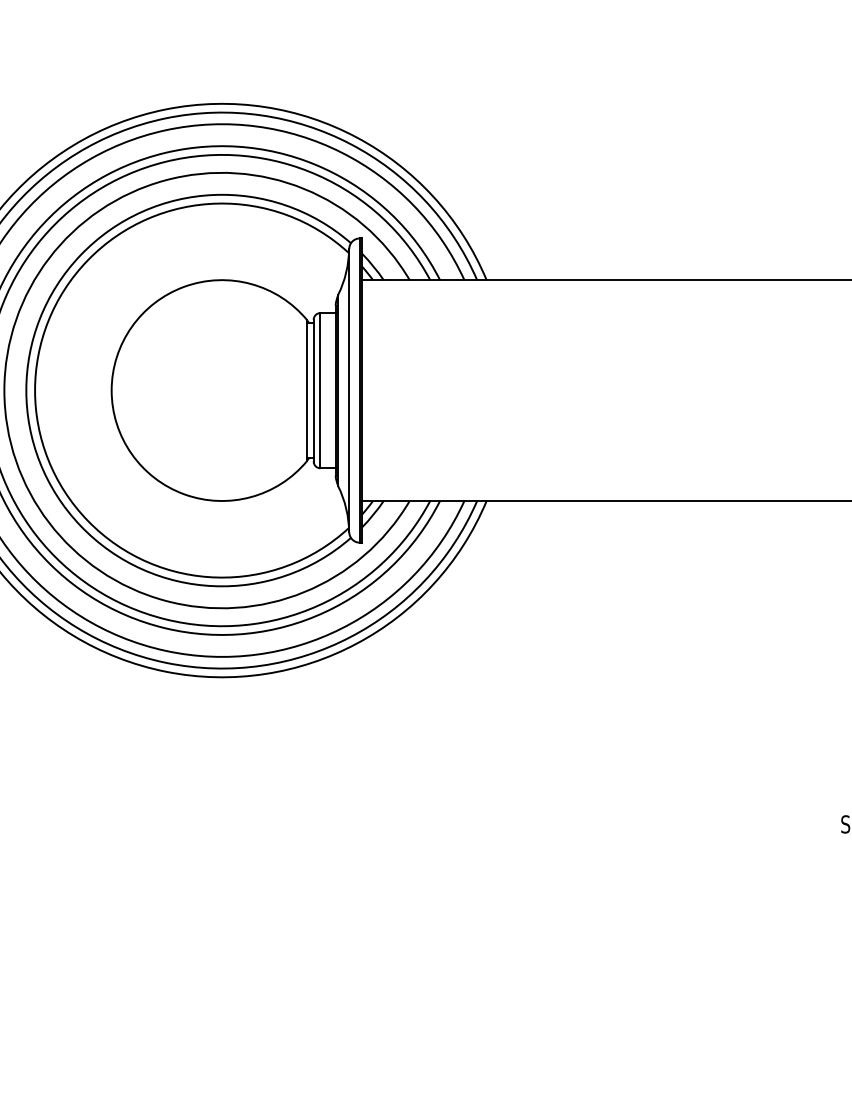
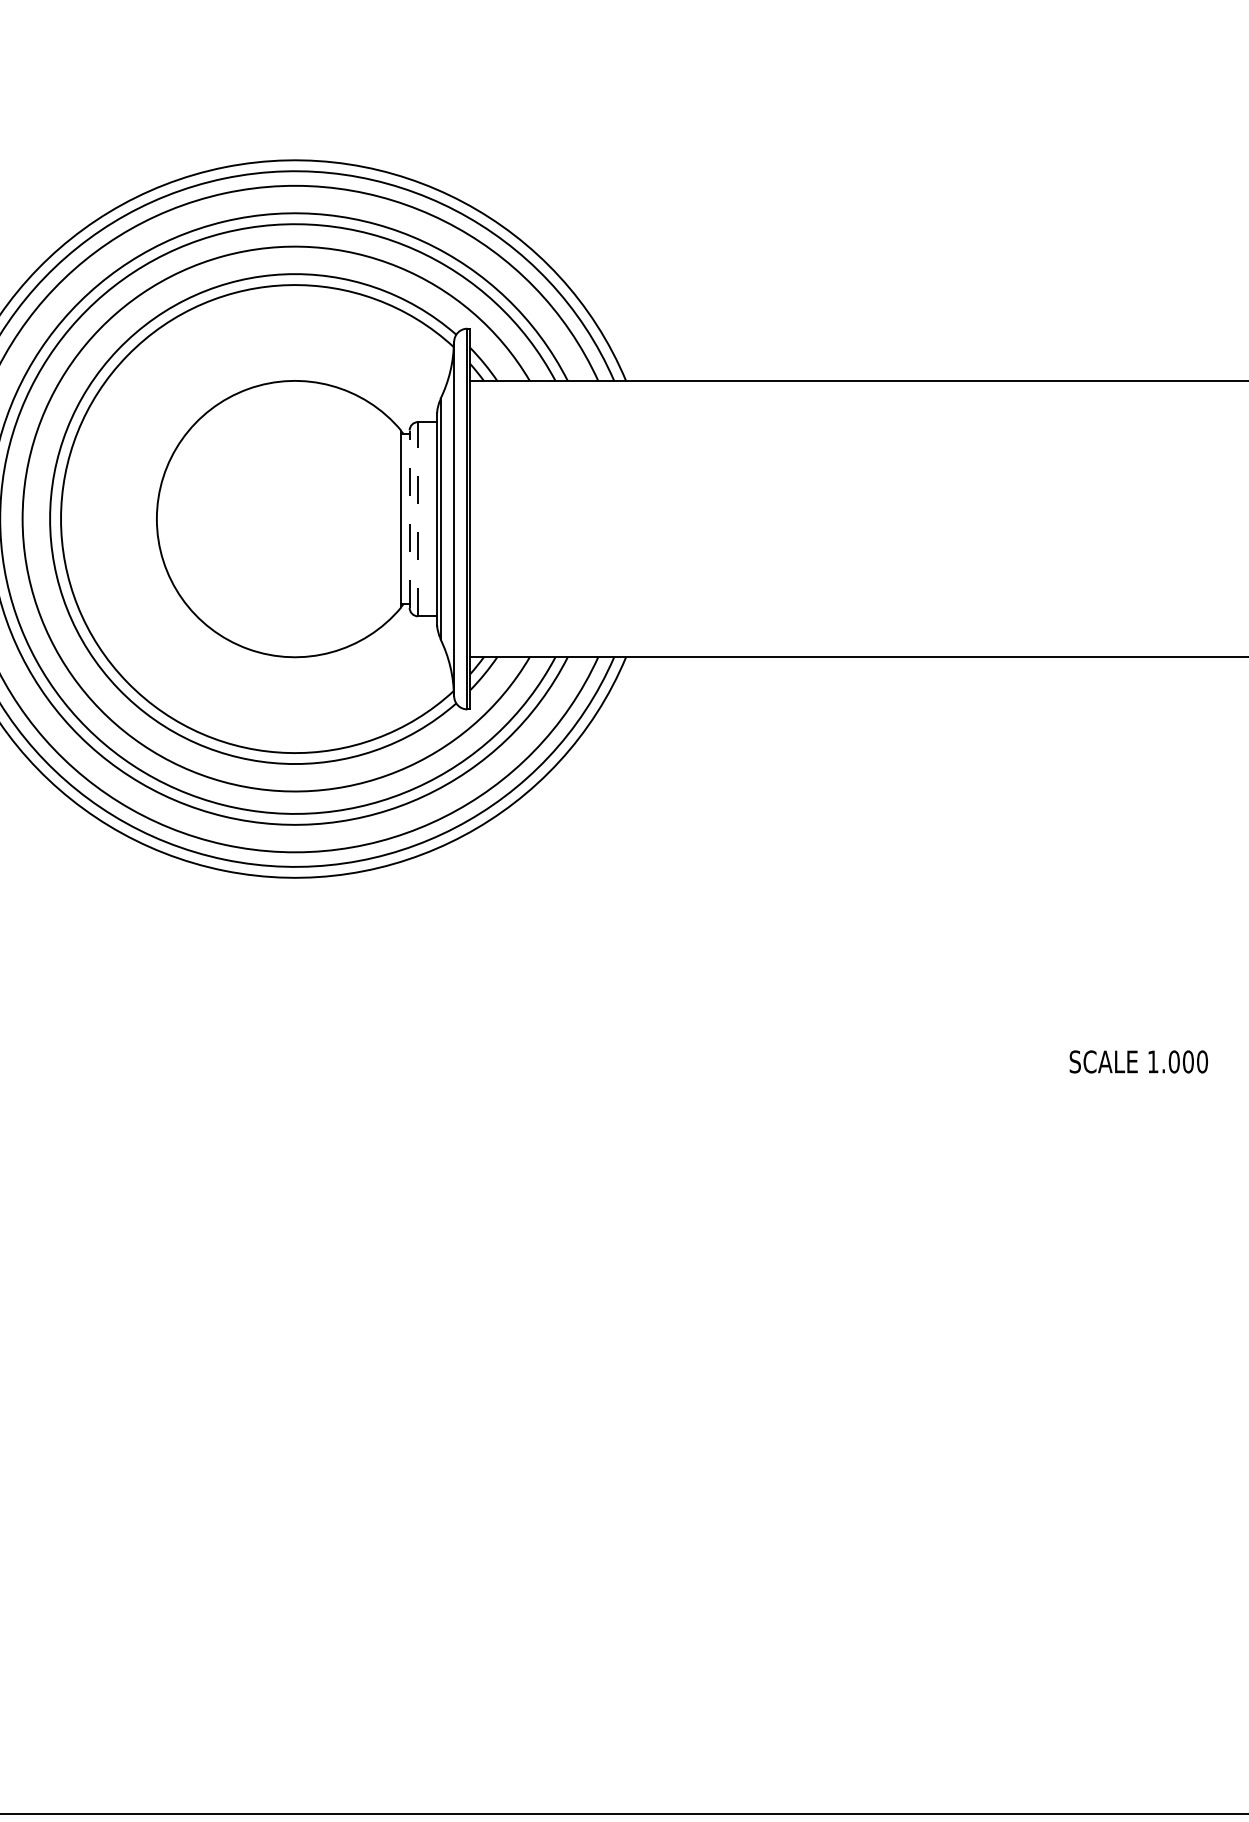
line: (313, 390) -> (409, 519), solid -> dashed
line: (320, 390) -> (418, 518), solid -> dashed

